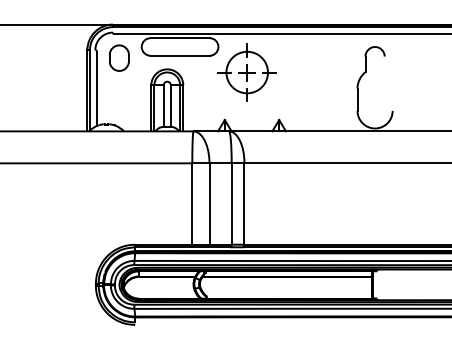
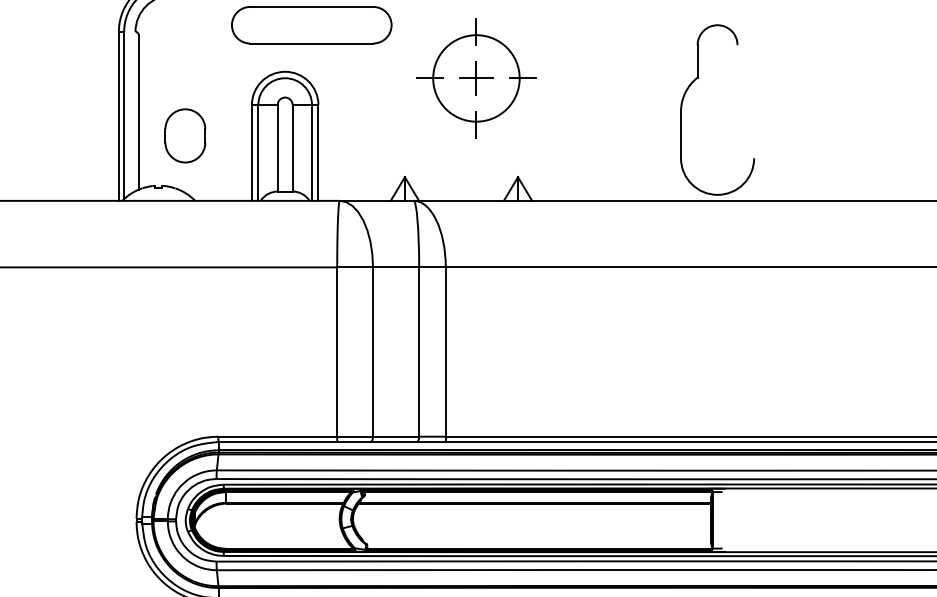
part: (118, 57) -> (183, 134), moved
part: (246, 72) -> (474, 78), moved

